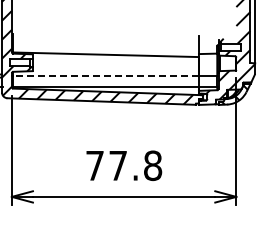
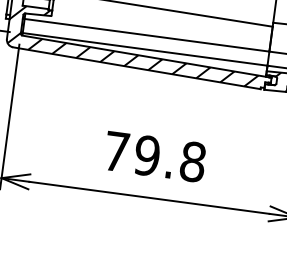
line: (106, 75) -> (147, 34), dashed -> solid
text: (118, 165) -> (147, 155), 77.8 -> 79.8

